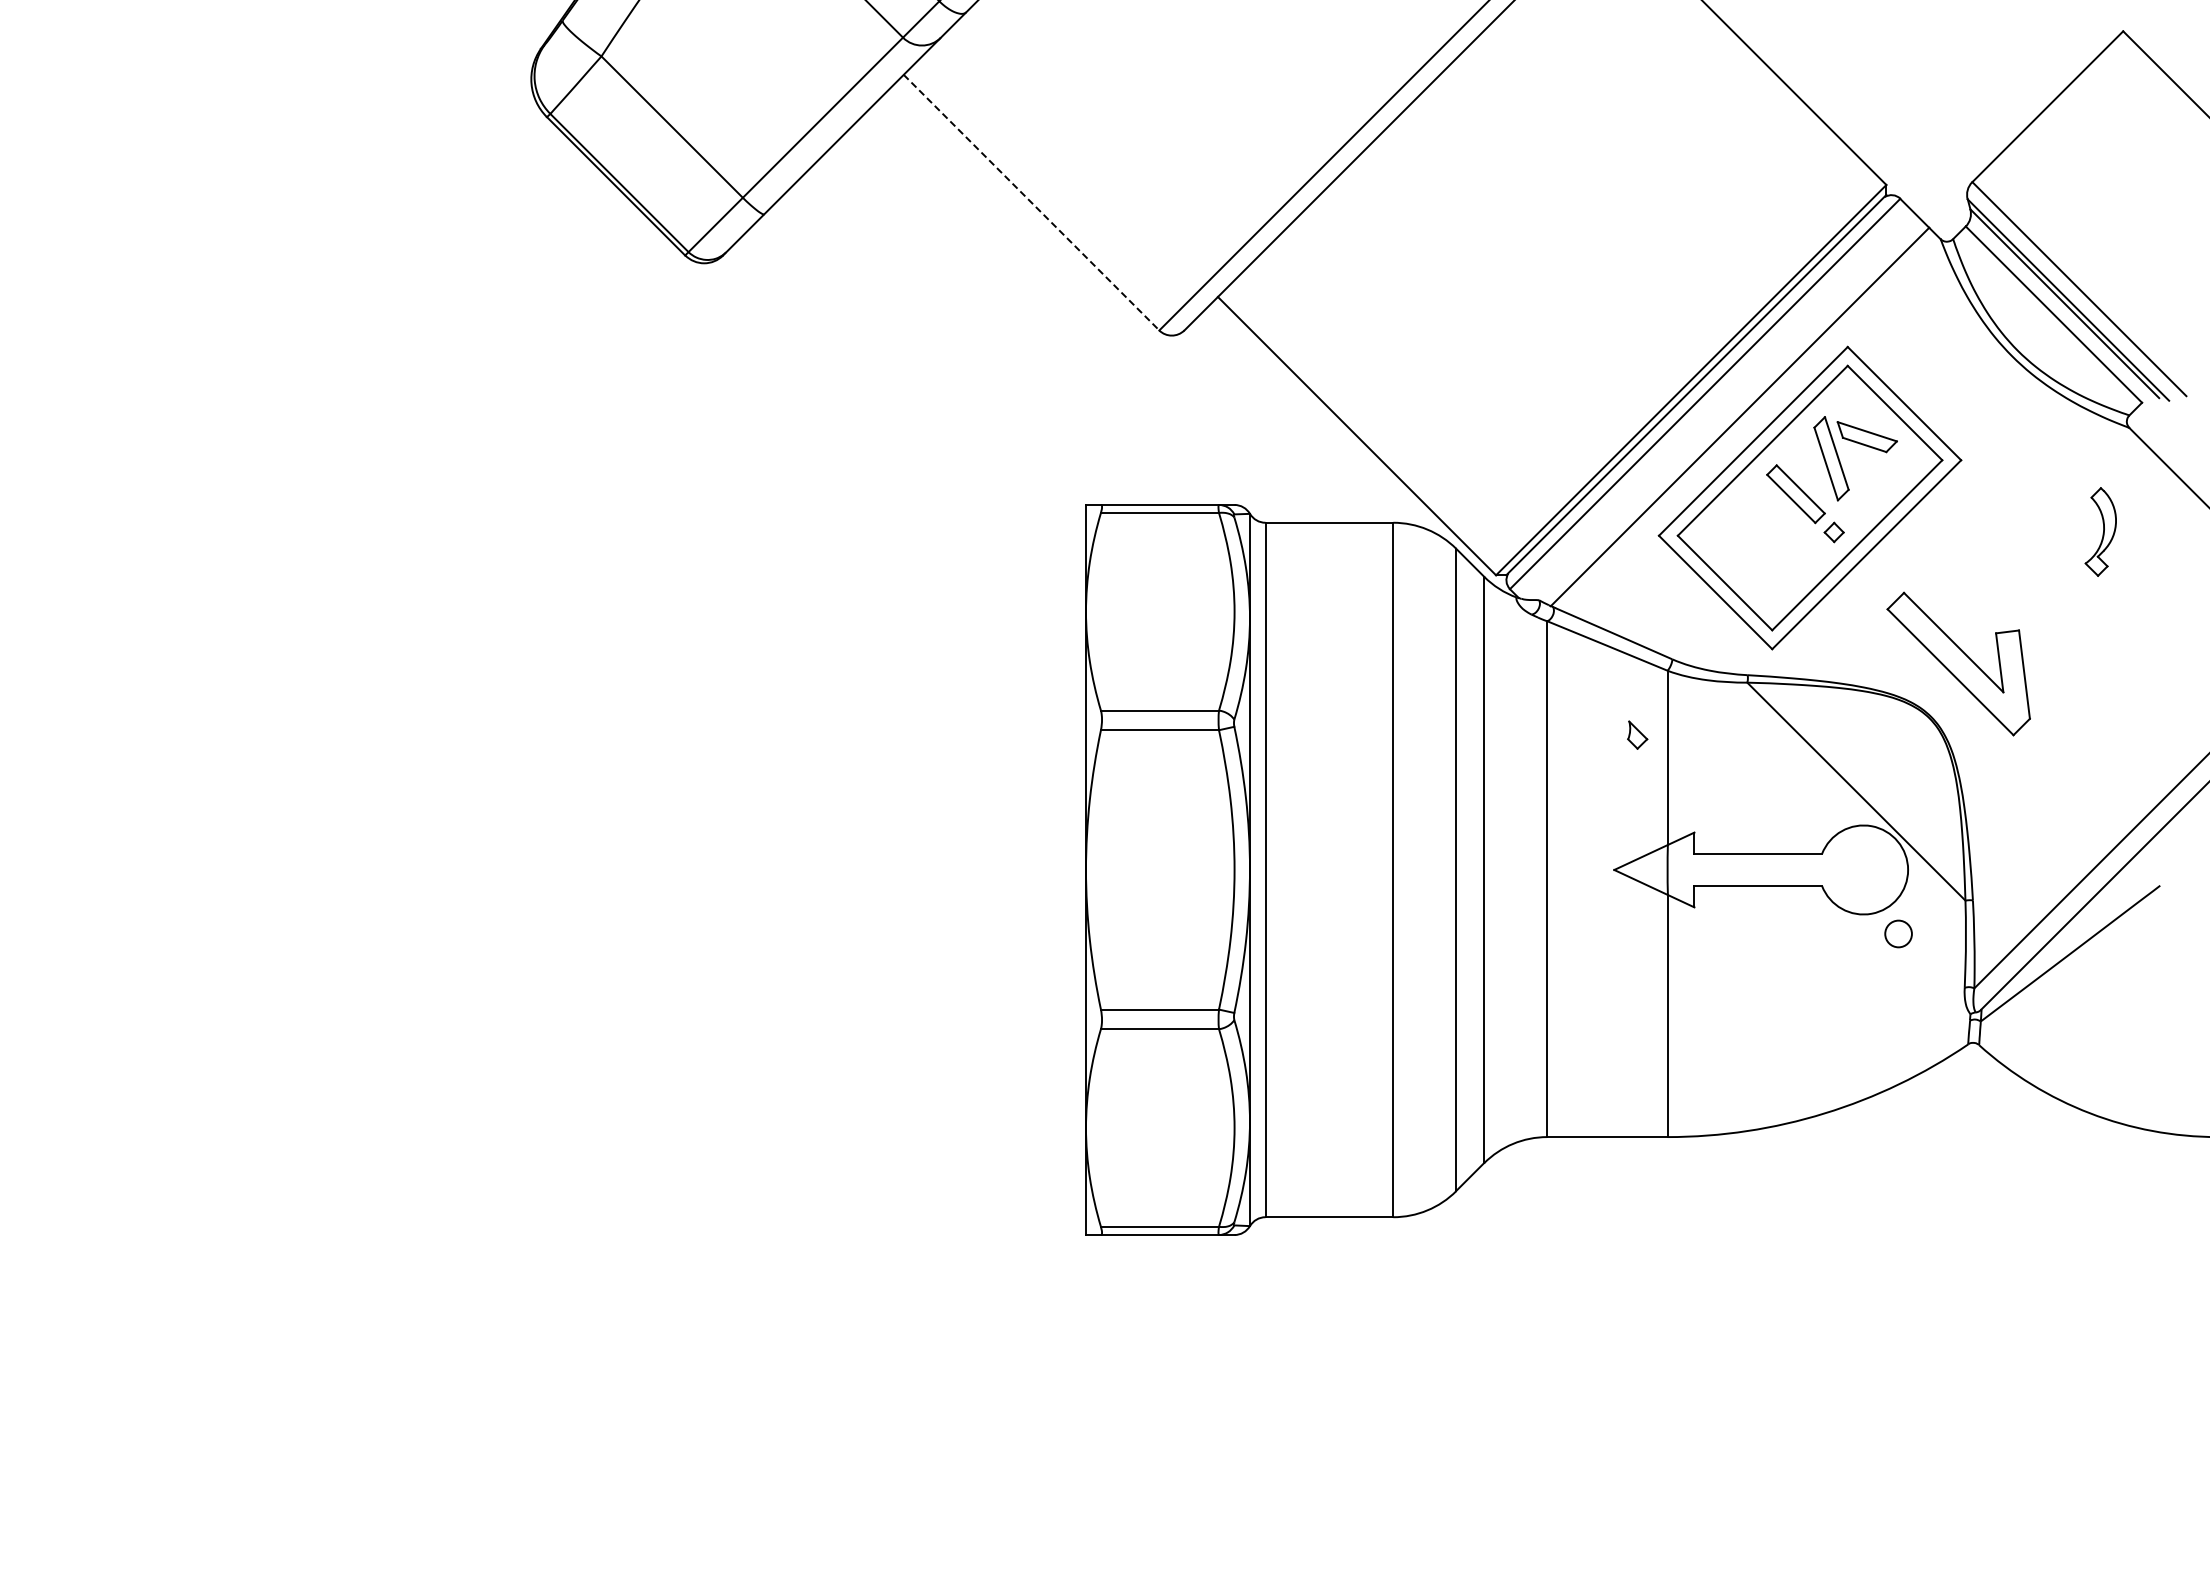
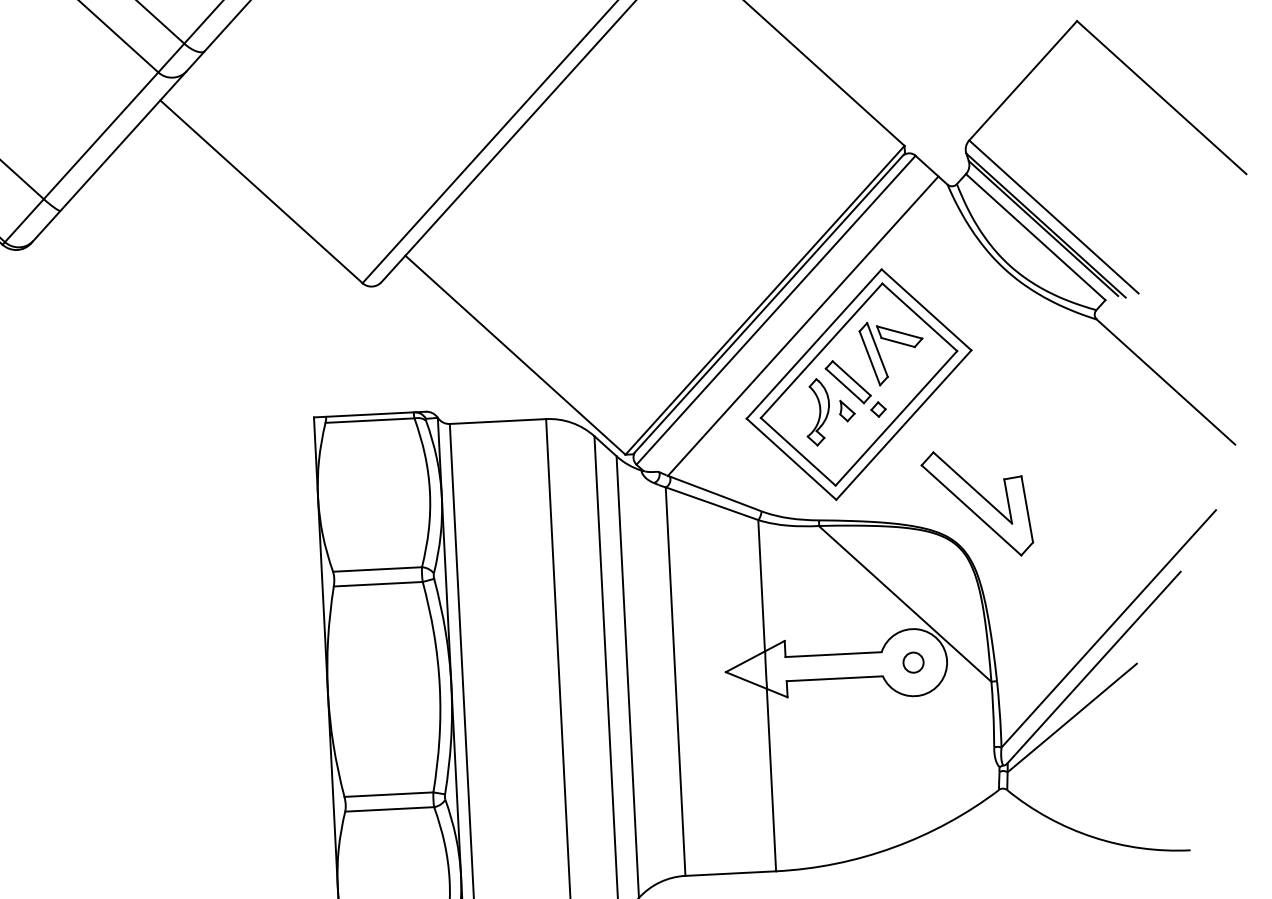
line: (1031, 202) -> (261, 191), dashed -> solid
part: (2100, 531) -> (817, 411), moved
part: (1637, 734) -> (847, 410), moved
circle: (1898, 933) -> (913, 662), moved

